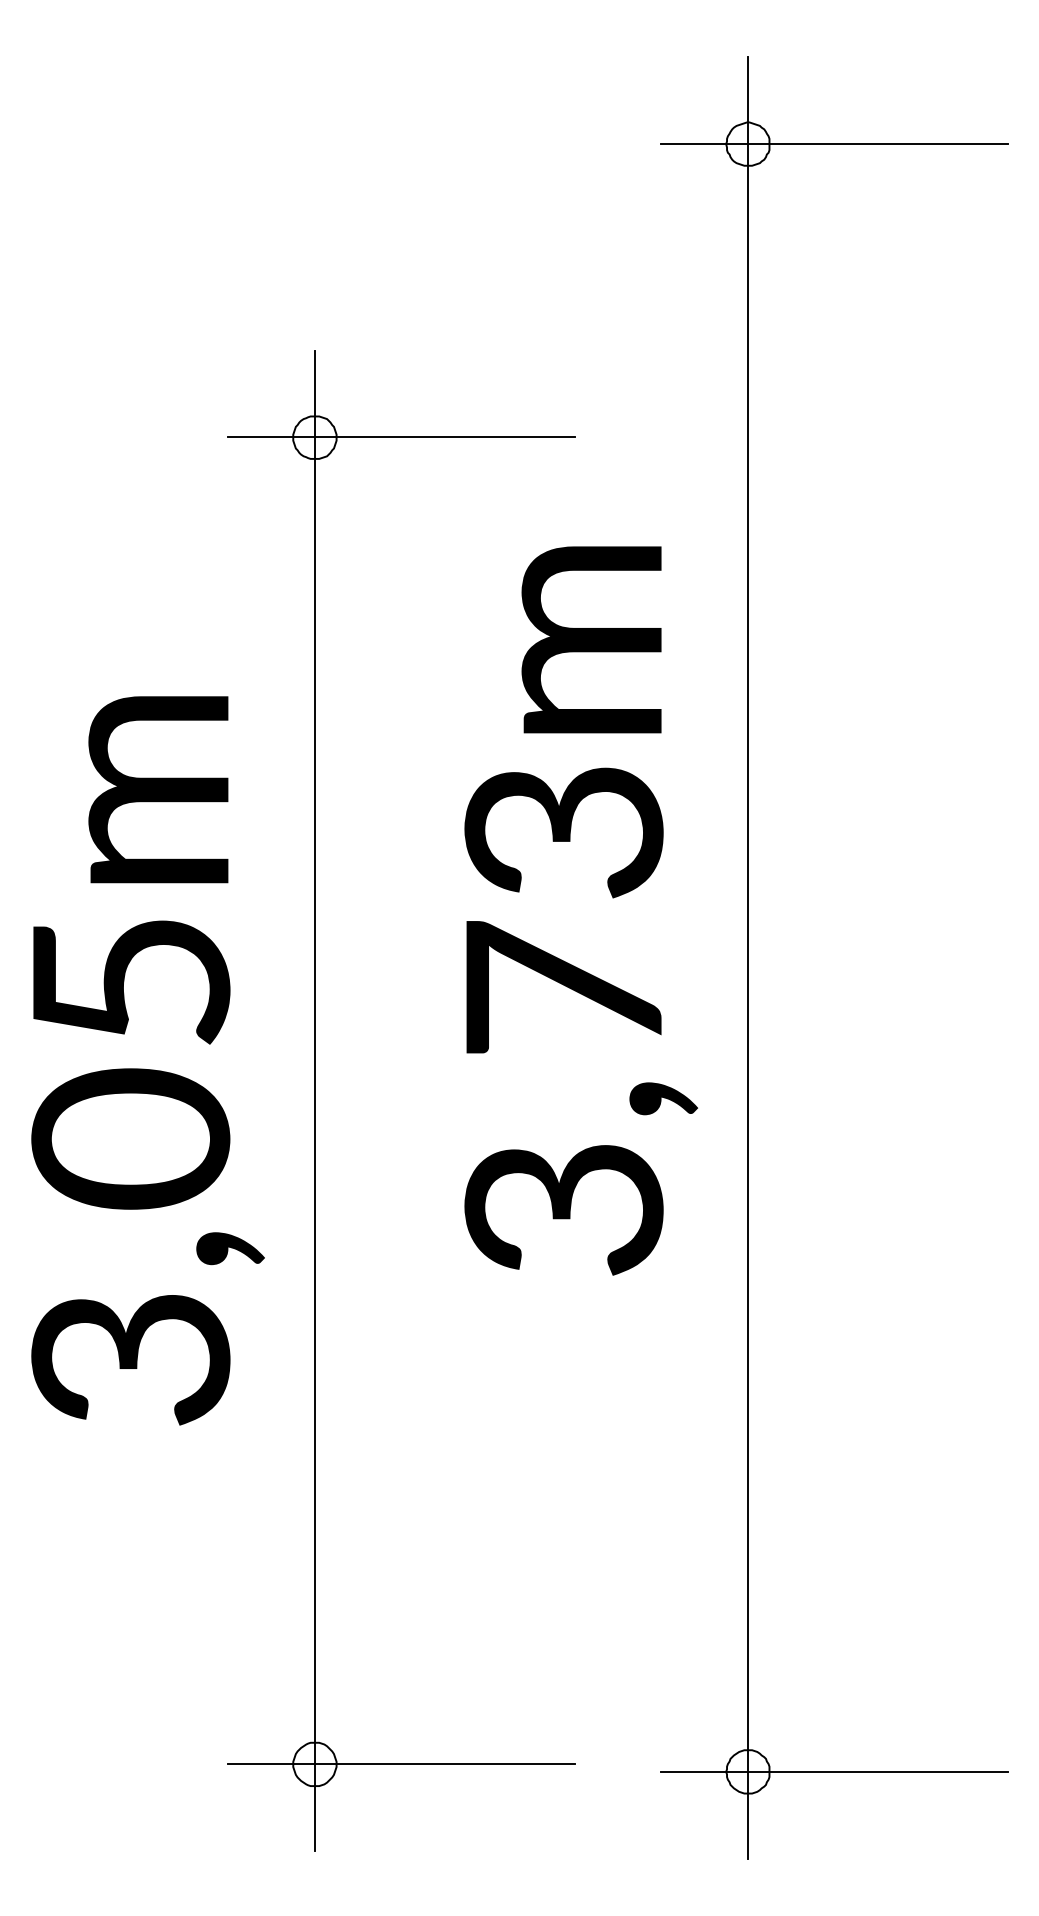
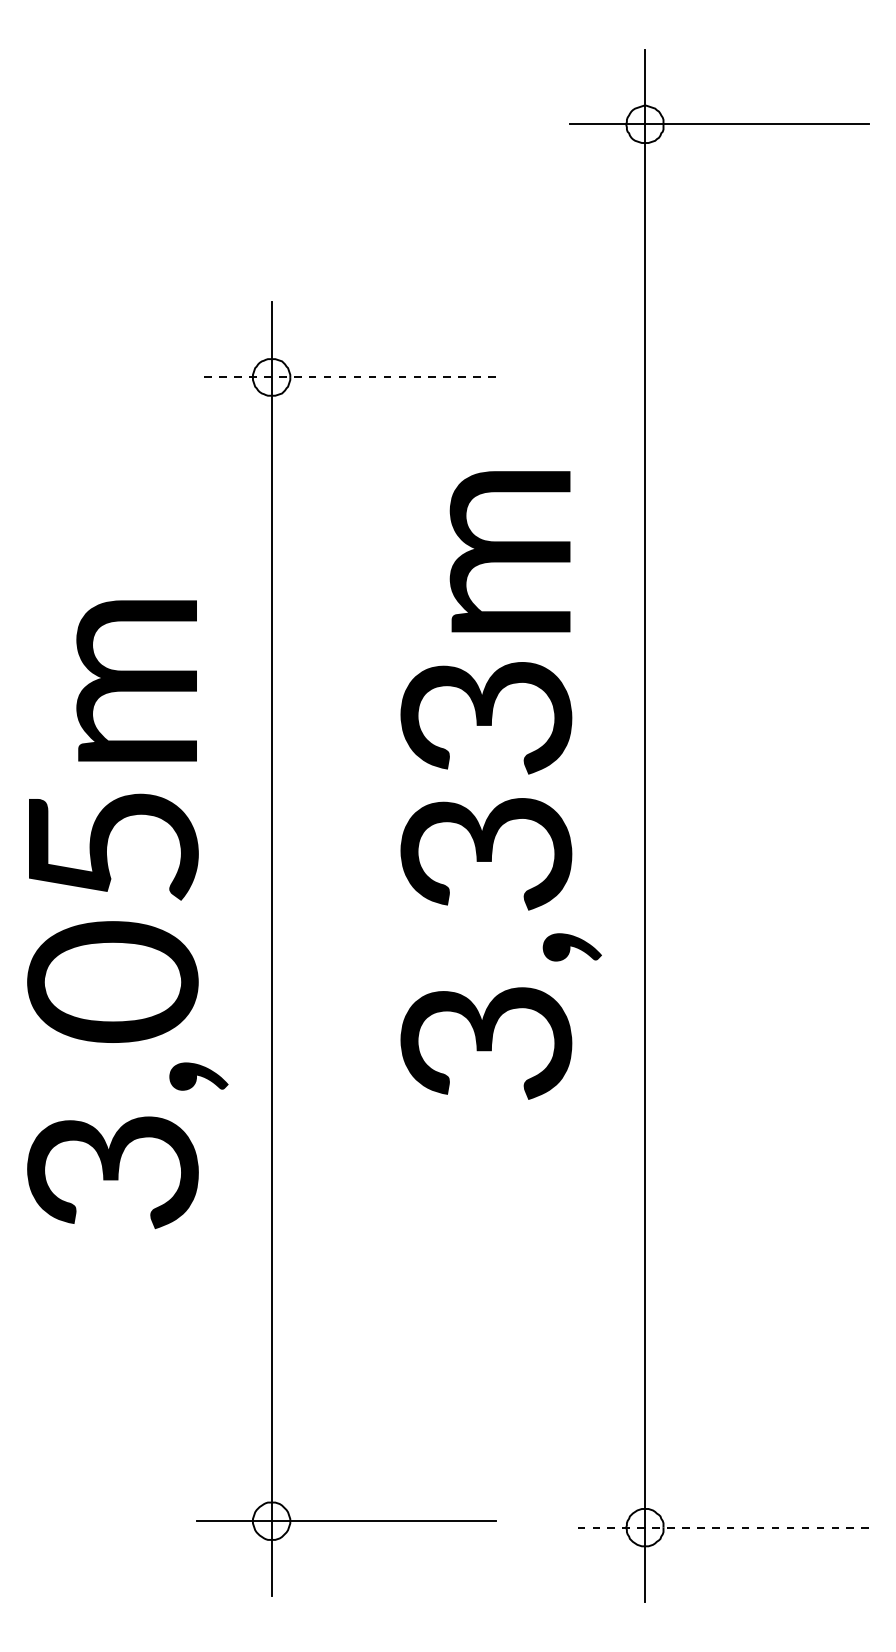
line: (401, 437) -> (346, 377), solid -> dashed
text: (563, 988) -> (485, 852), 3,73m -> 3,33m
line: (833, 1771) -> (718, 1527), solid -> dashed

